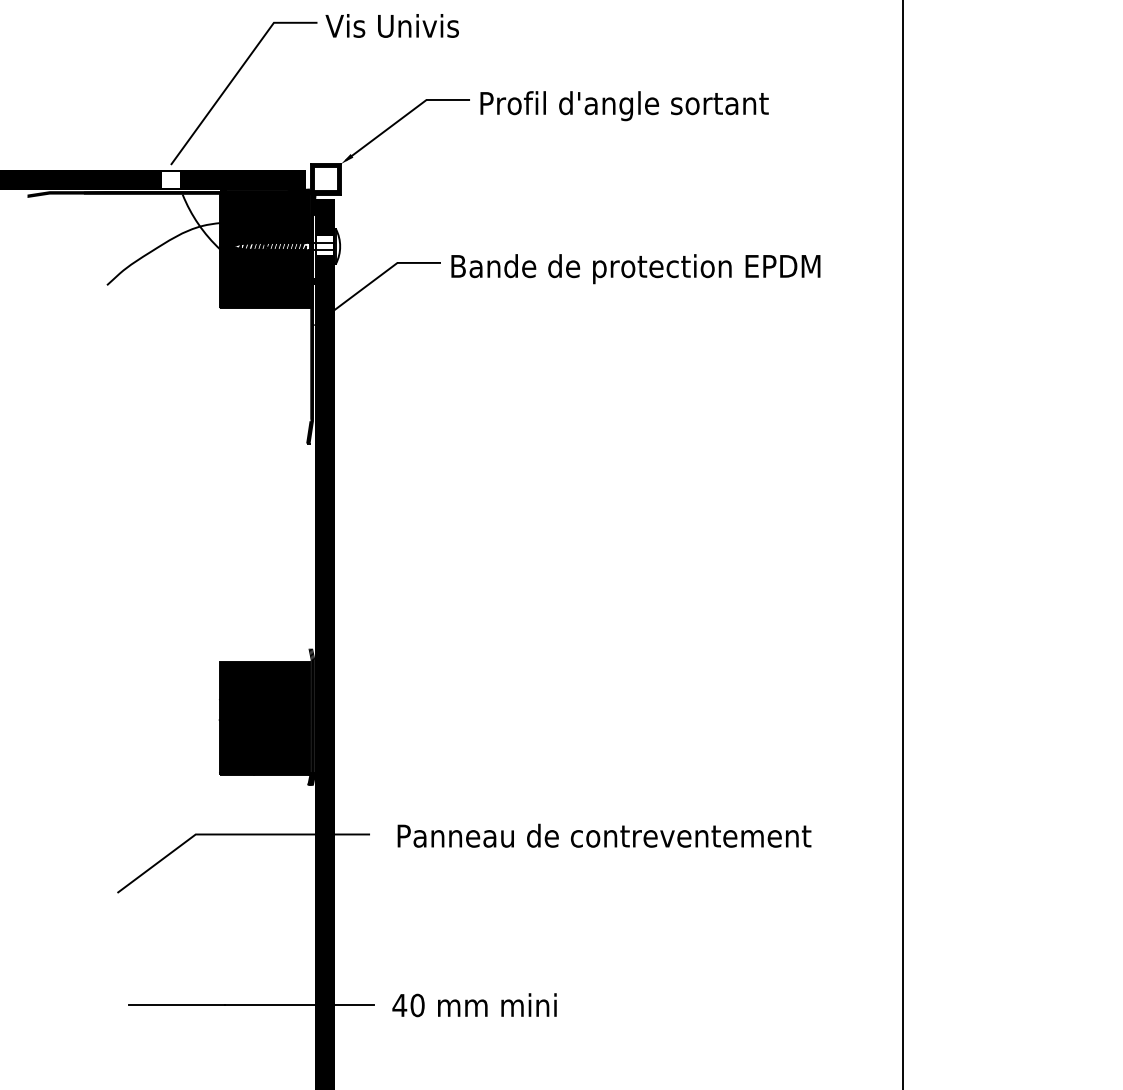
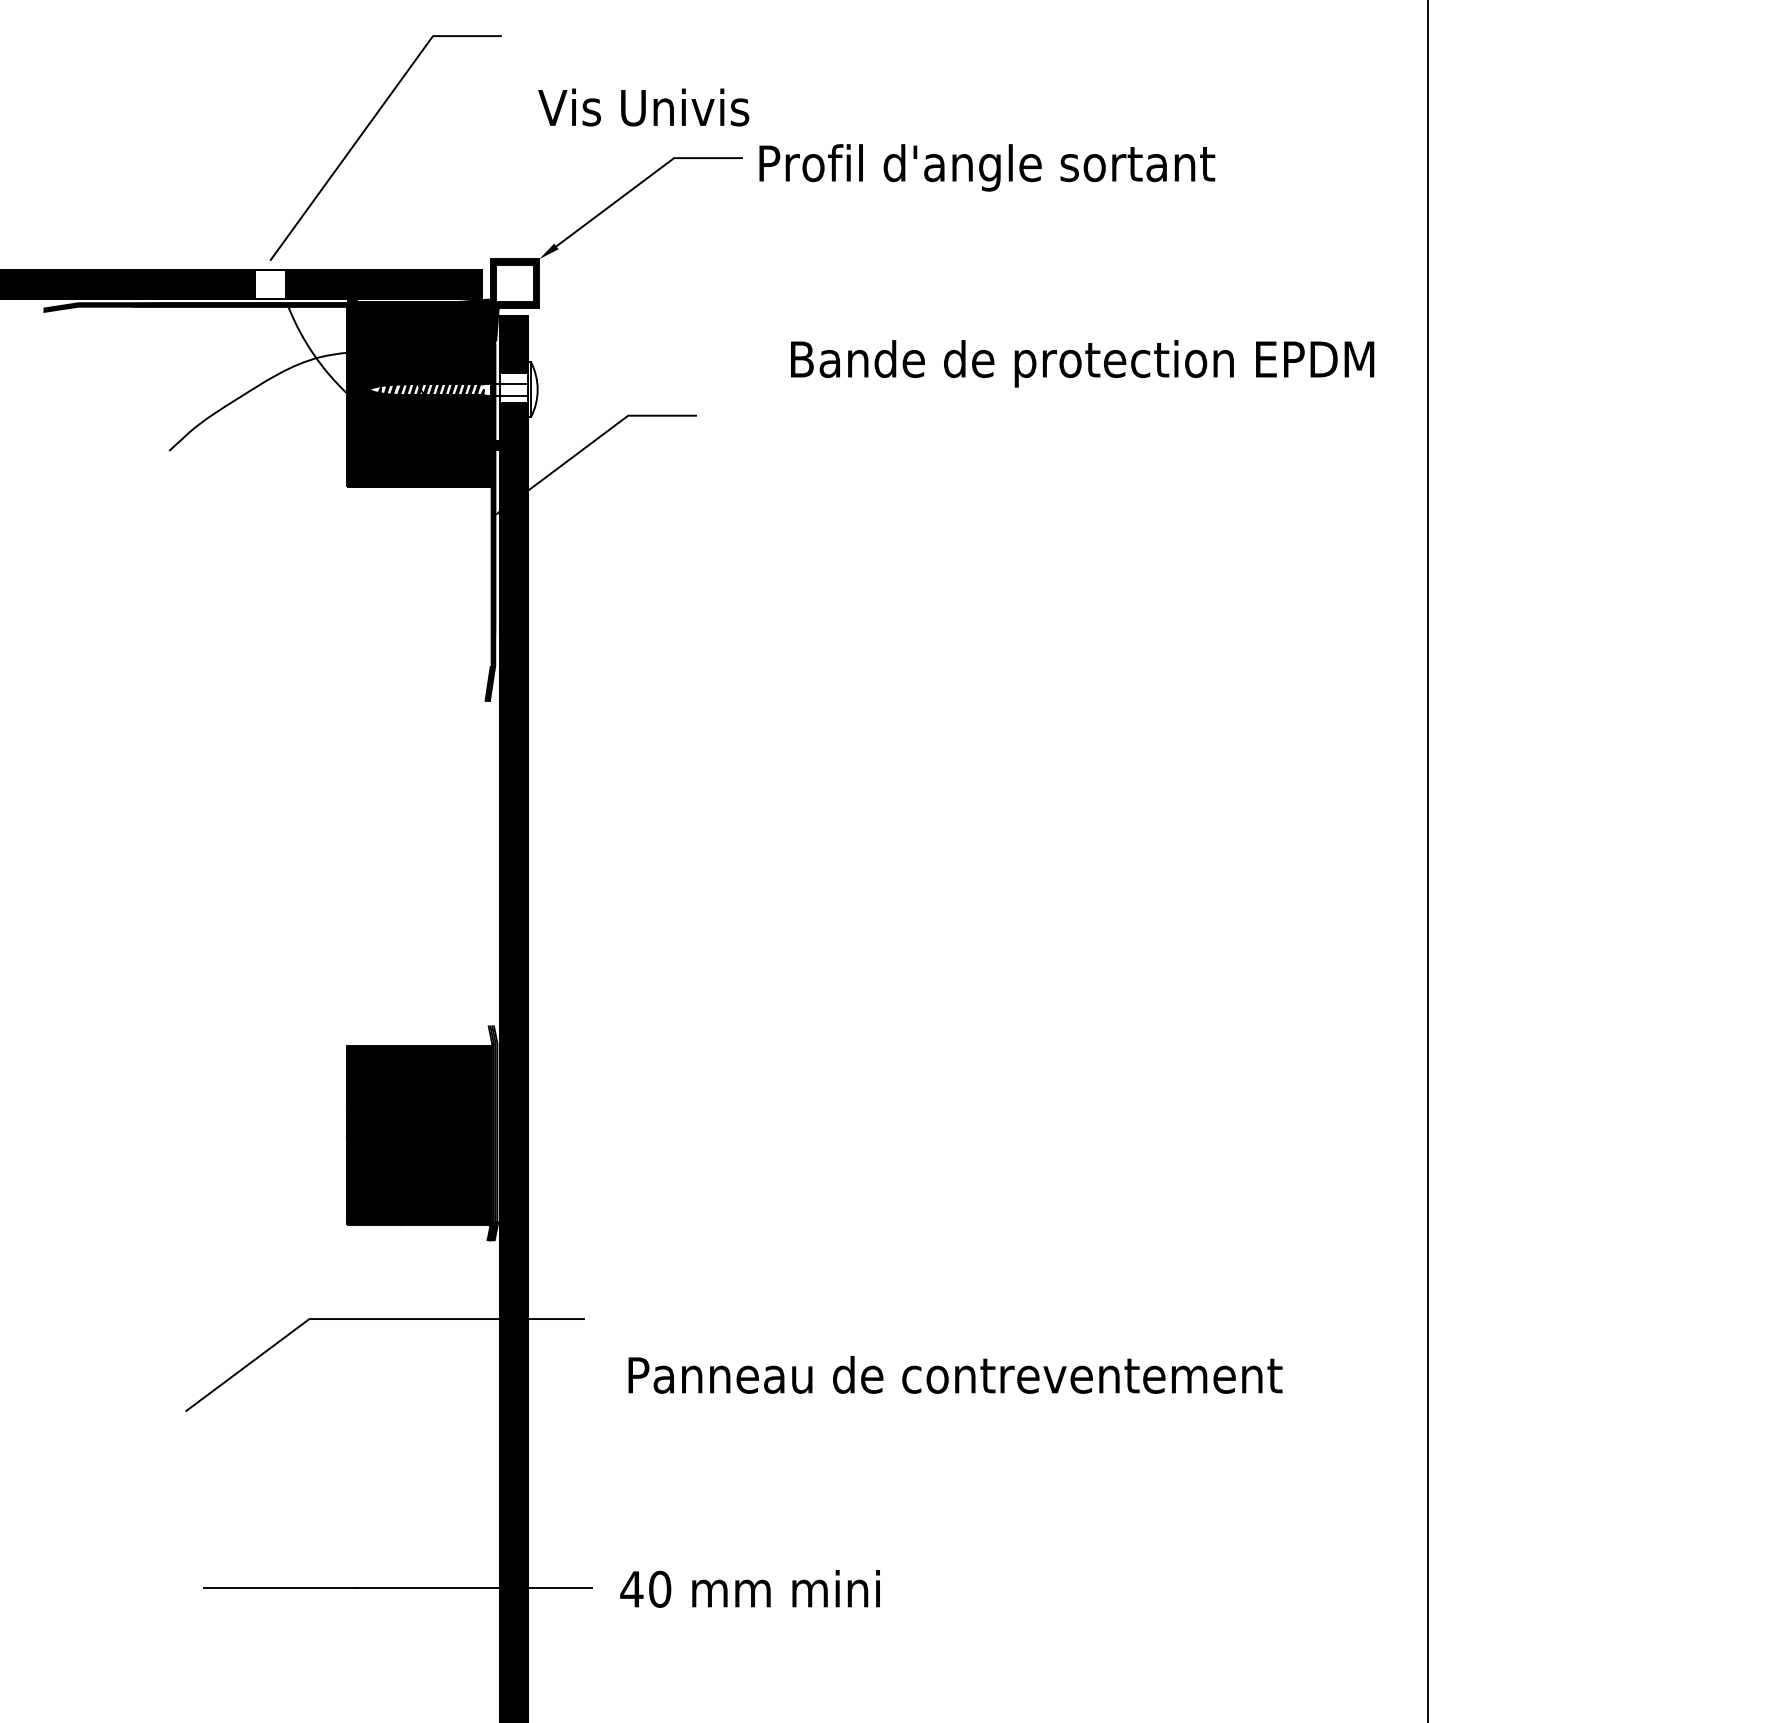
text: (391, 25) -> (642, 106), moved
text: (635, 269) -> (1081, 364), moved
text: (604, 835) -> (955, 1374), moved

